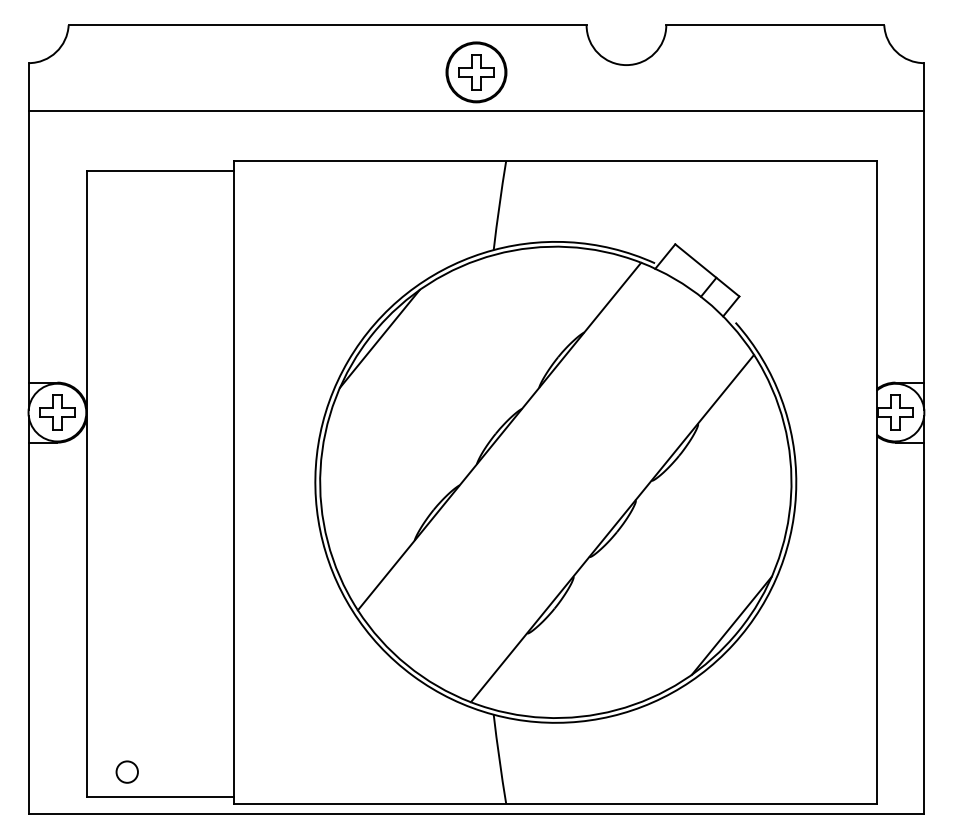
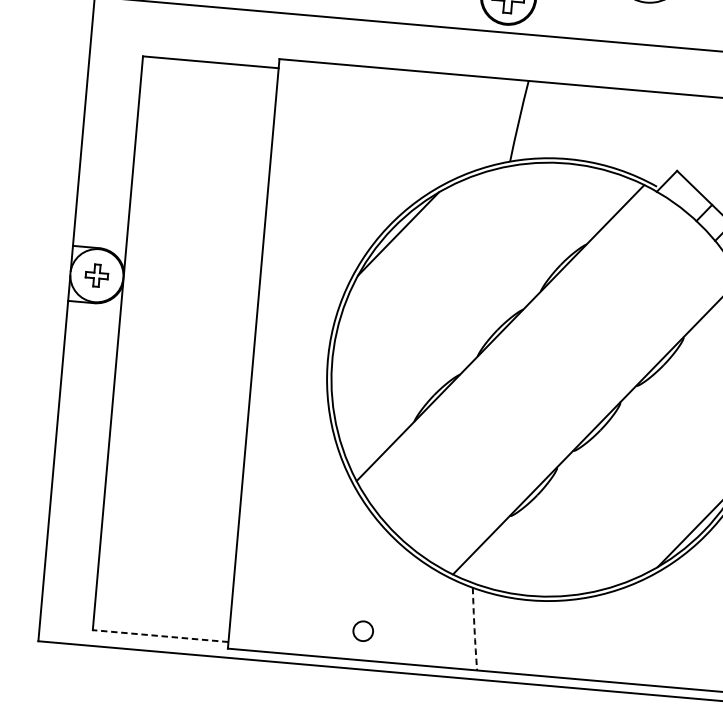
part: (57, 412) -> (96, 275), size x0.7
arc: (499, 759) -> (474, 629), solid -> dashed
circle: (126, 771) -> (362, 630), moved
line: (160, 796) -> (160, 636), solid -> dashed

